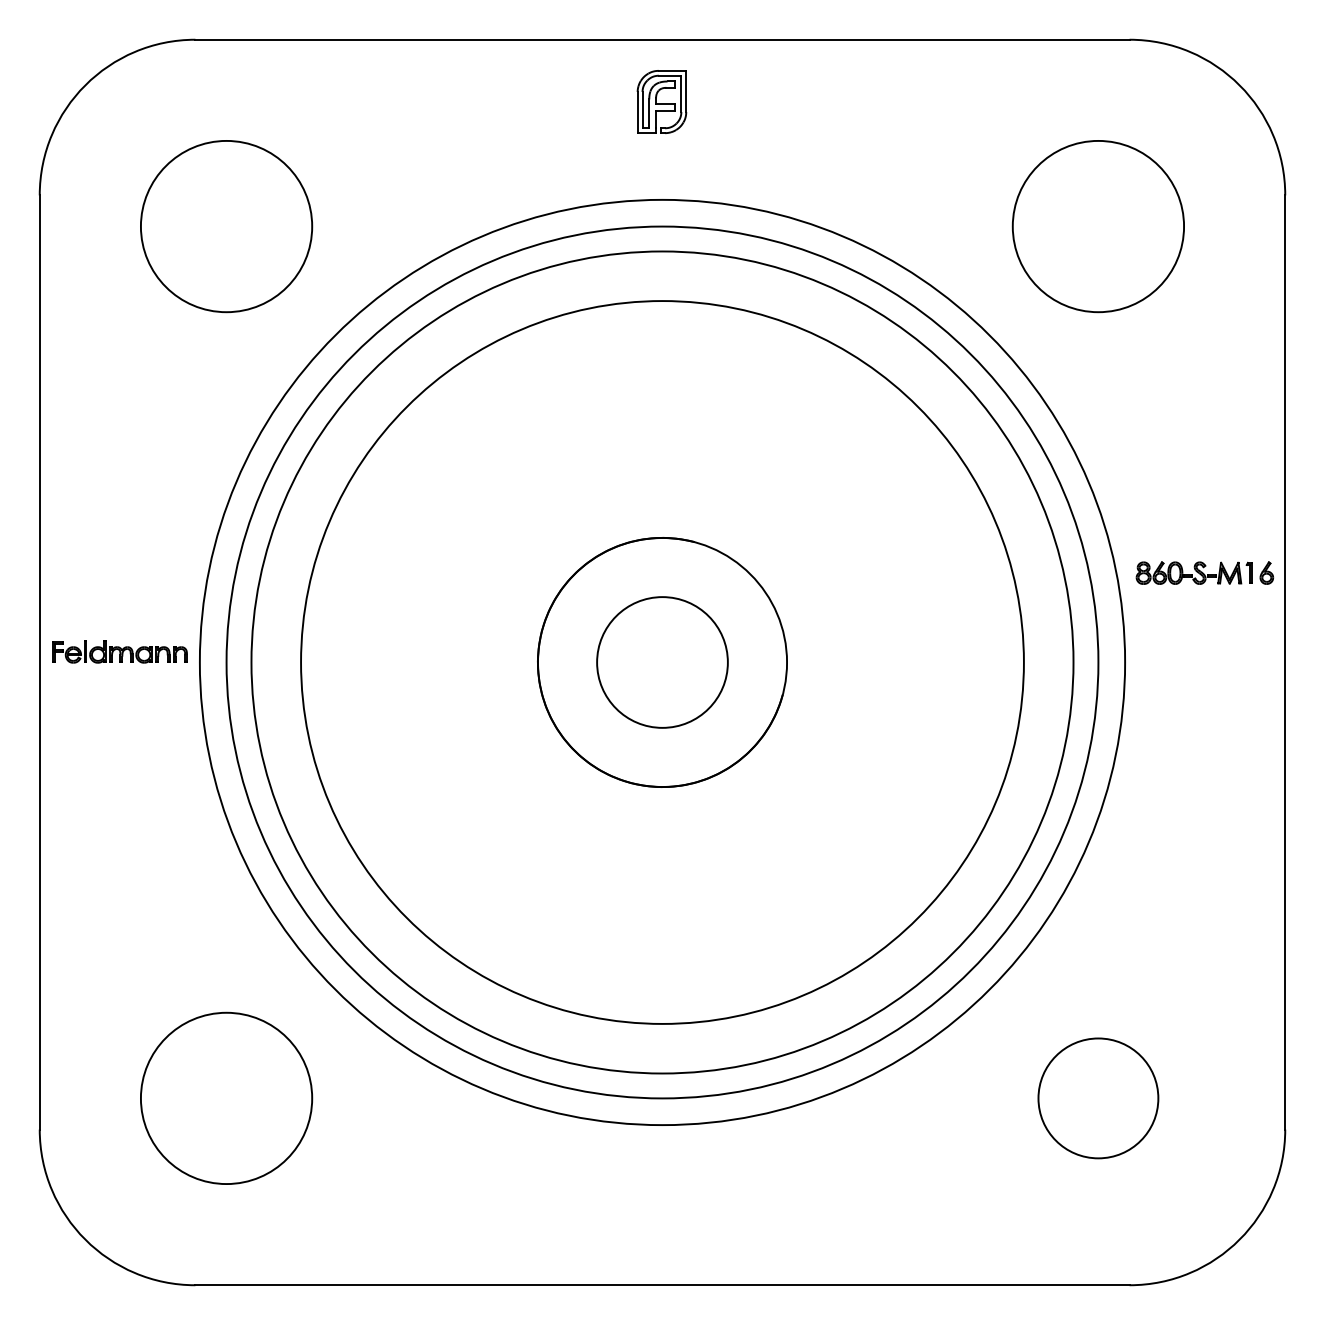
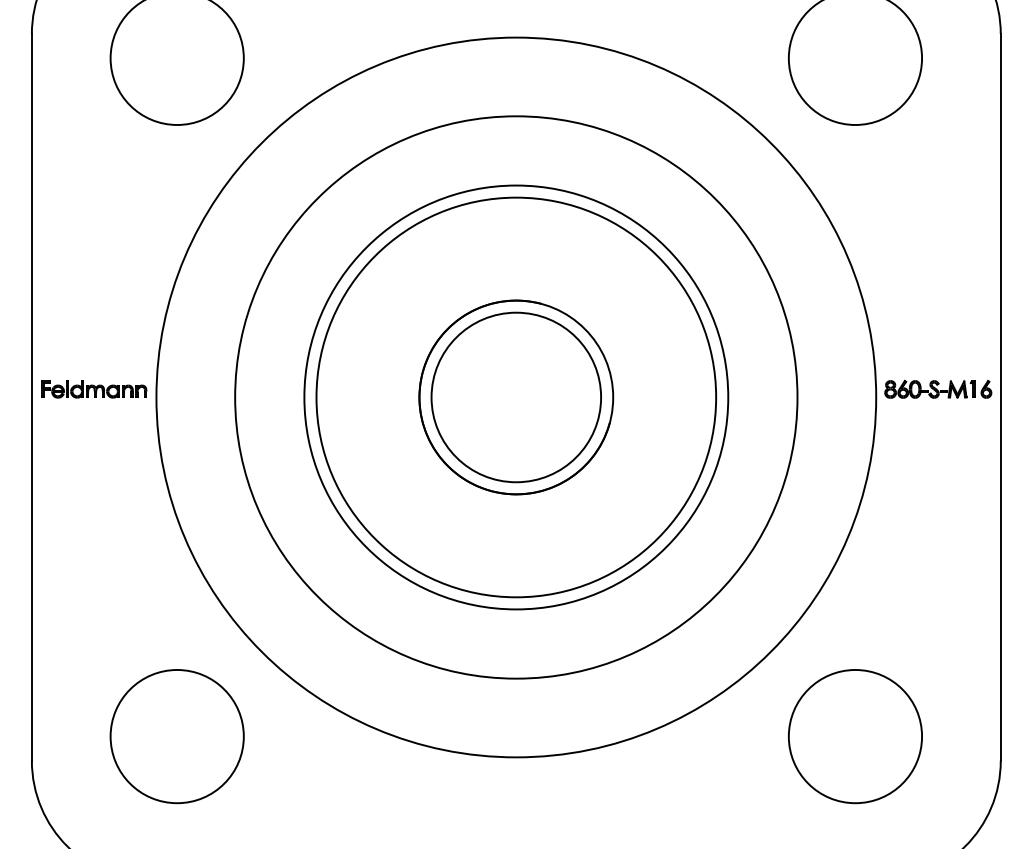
part: (1204, 572) -> (937, 388), moved
circle: (662, 662) -> (516, 397), size x0.62
circle: (662, 662) -> (516, 397), size x0.62
circle: (662, 662) -> (516, 397), size x1.67
circle: (1098, 1098) -> (855, 736), size x1.43

